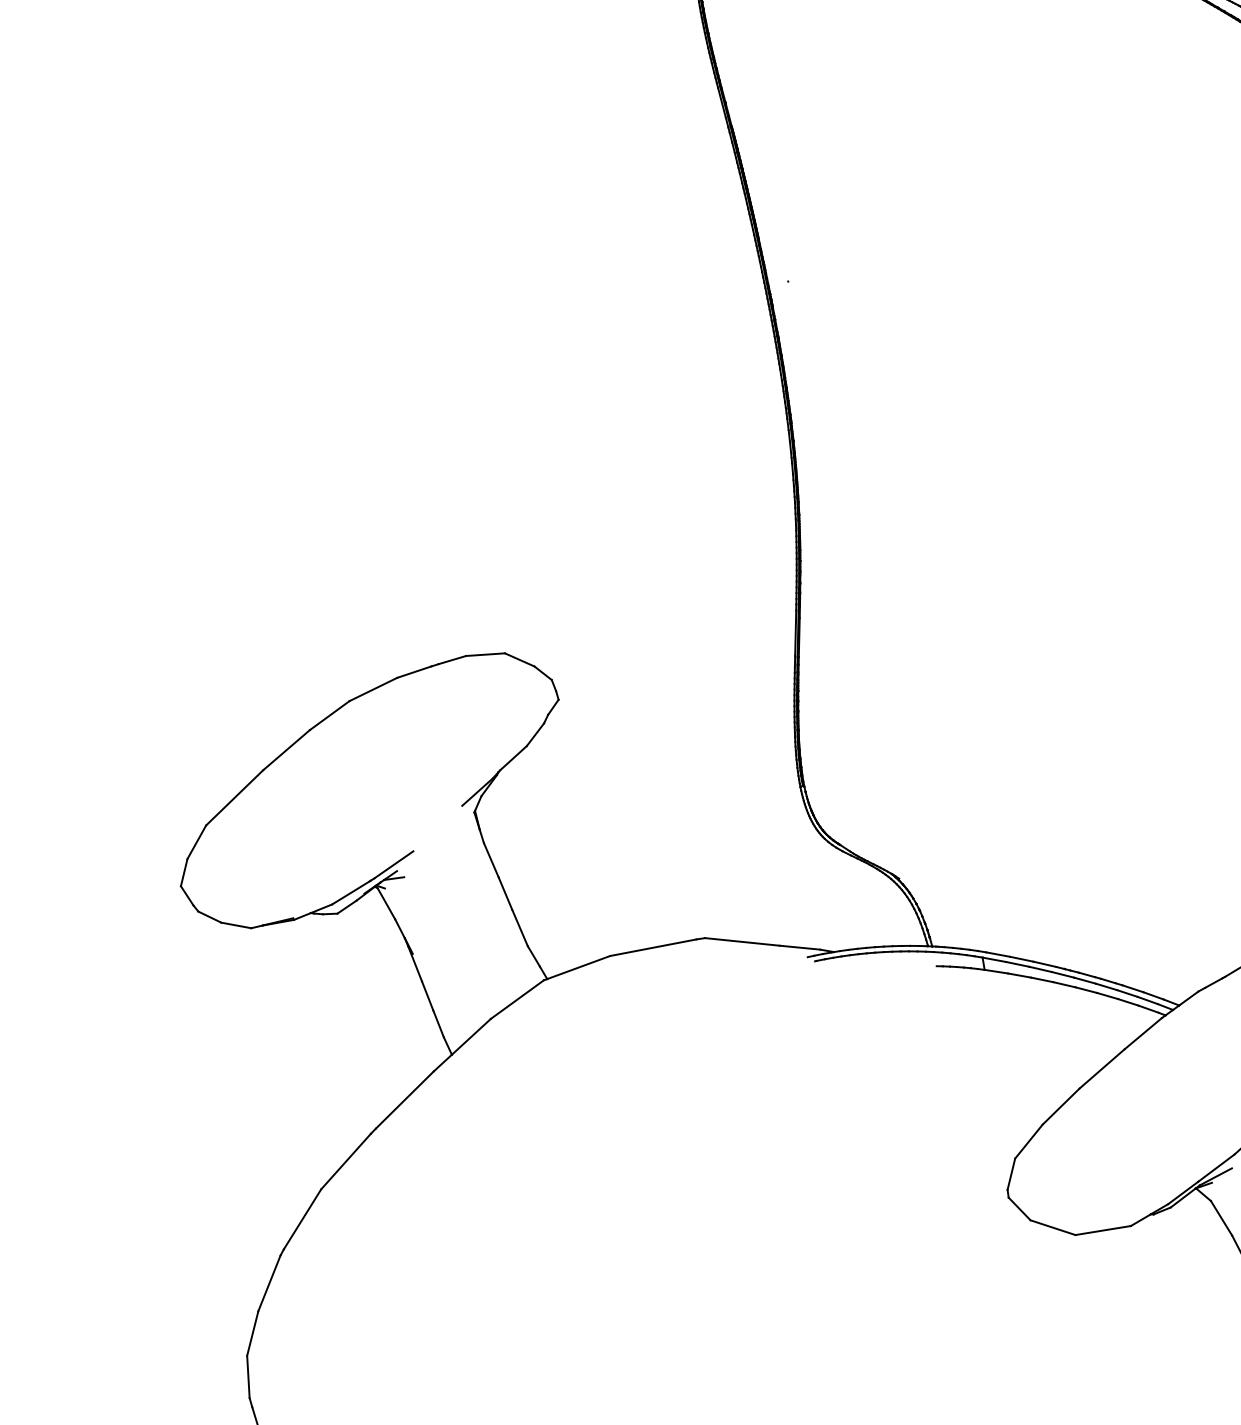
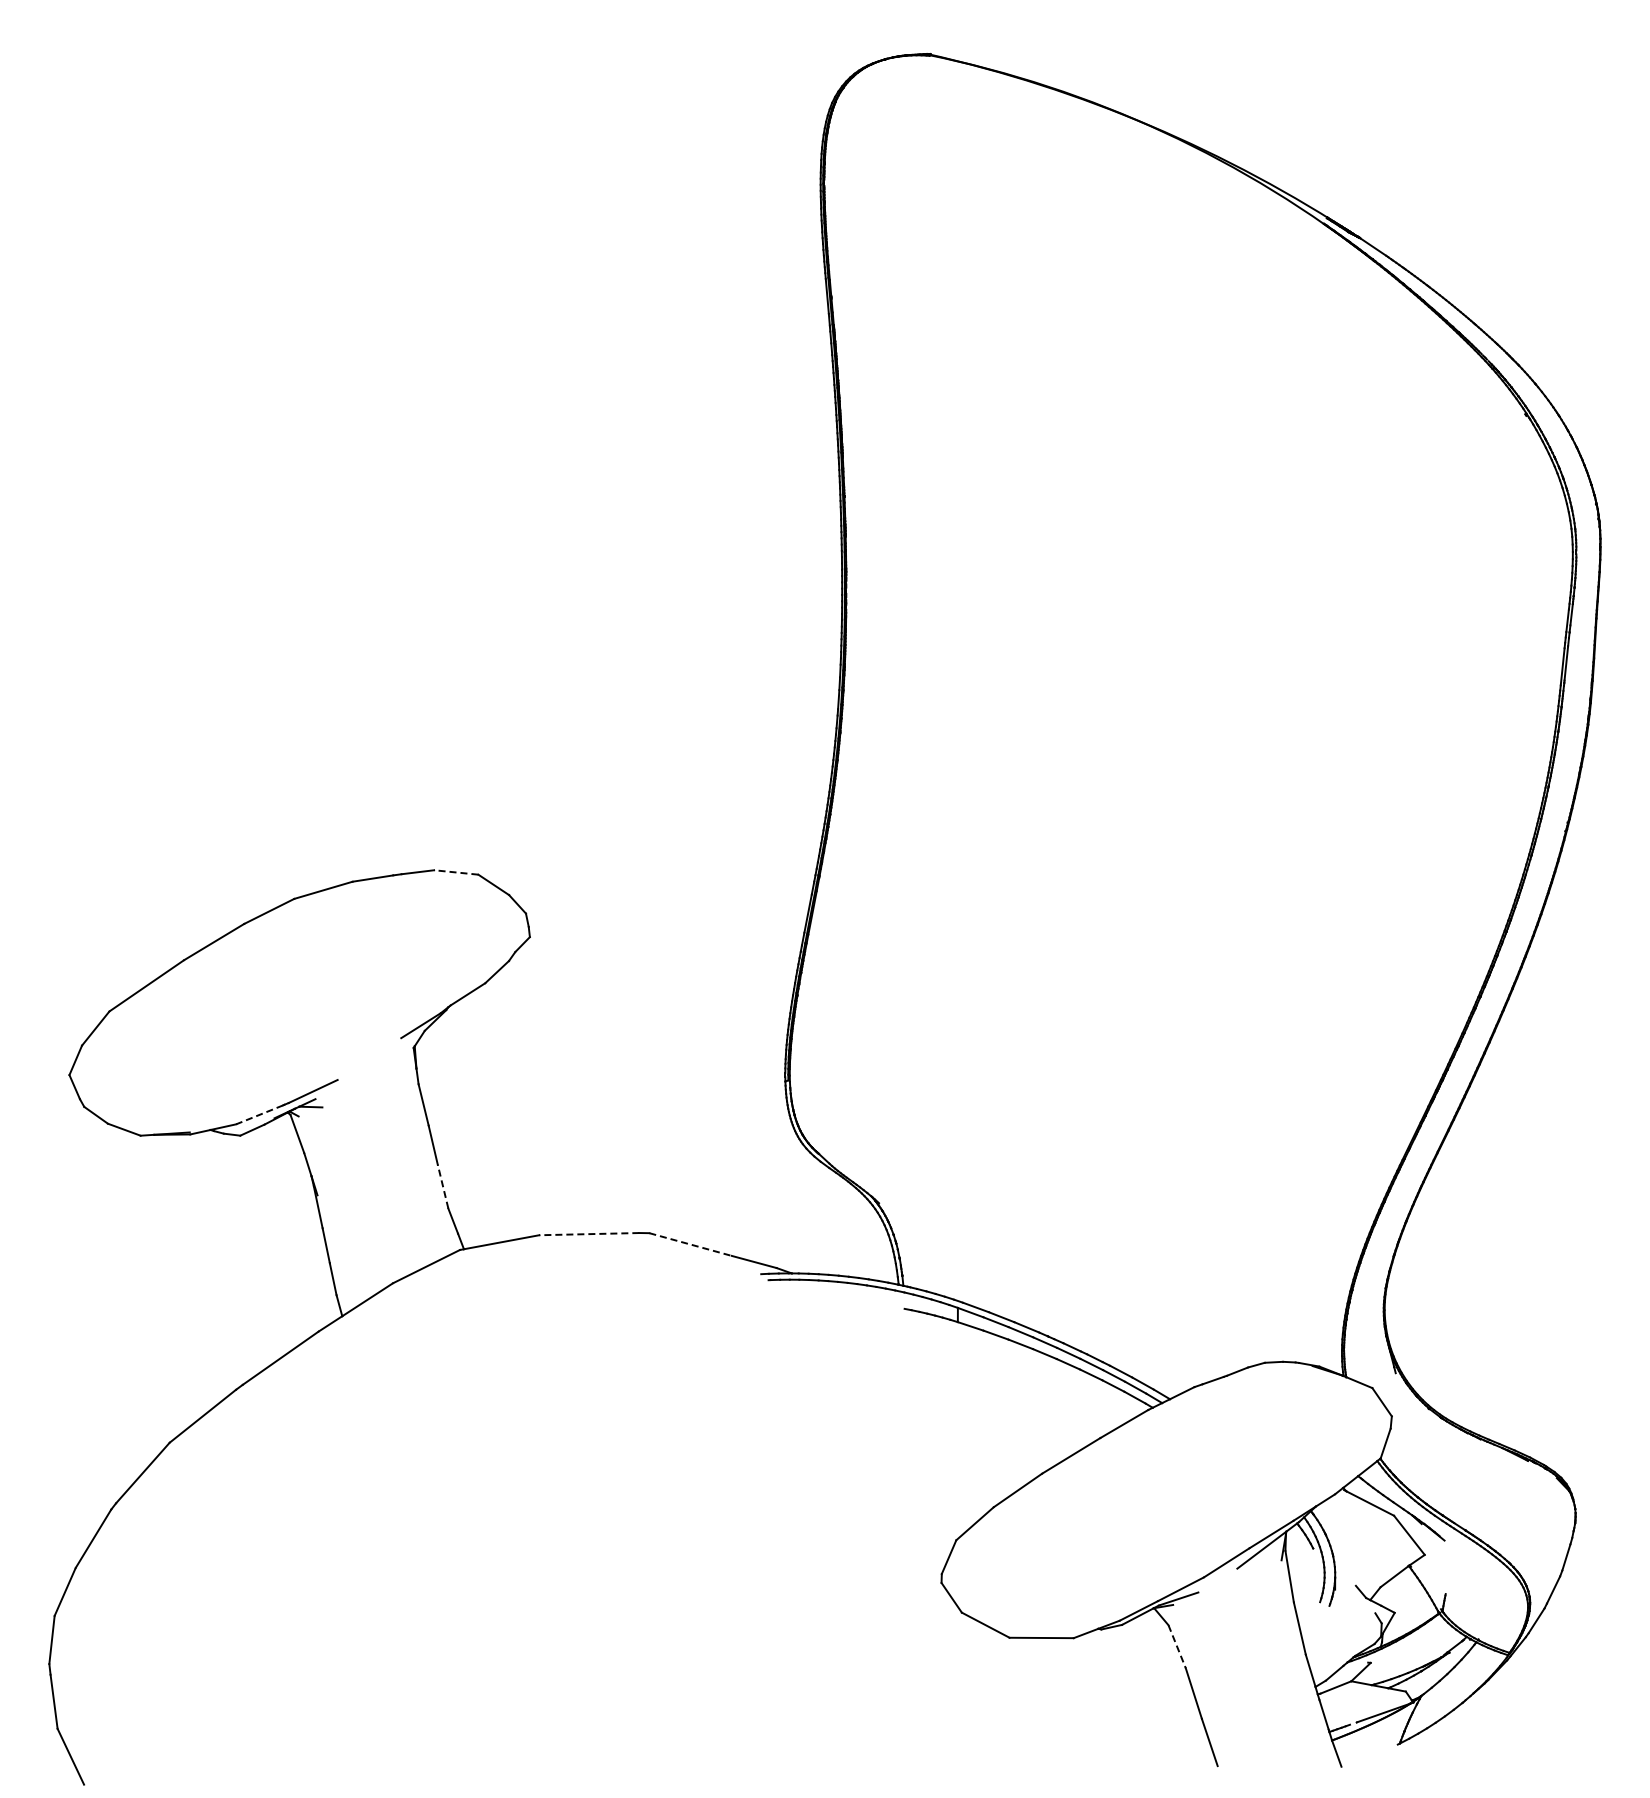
line: (484, 654) -> (455, 872), solid -> dashed
line: (351, 893) -> (259, 1115), solid -> dashed
line: (520, 927) -> (443, 1186), solid -> dashed
line: (742, 941) -> (690, 1244), solid -> dashed
line: (652, 948) -> (588, 1234), solid -> dashed
line: (1221, 1218) -> (1177, 1647), solid -> dashed

